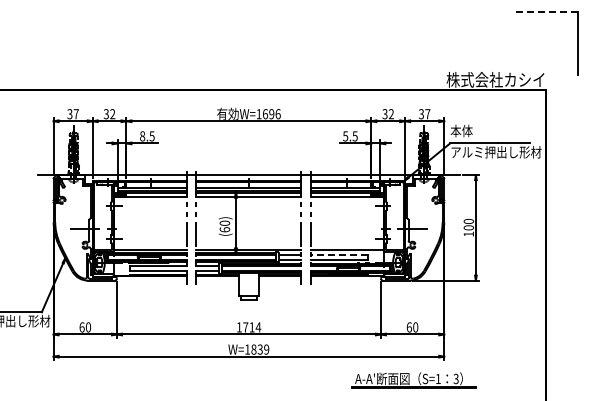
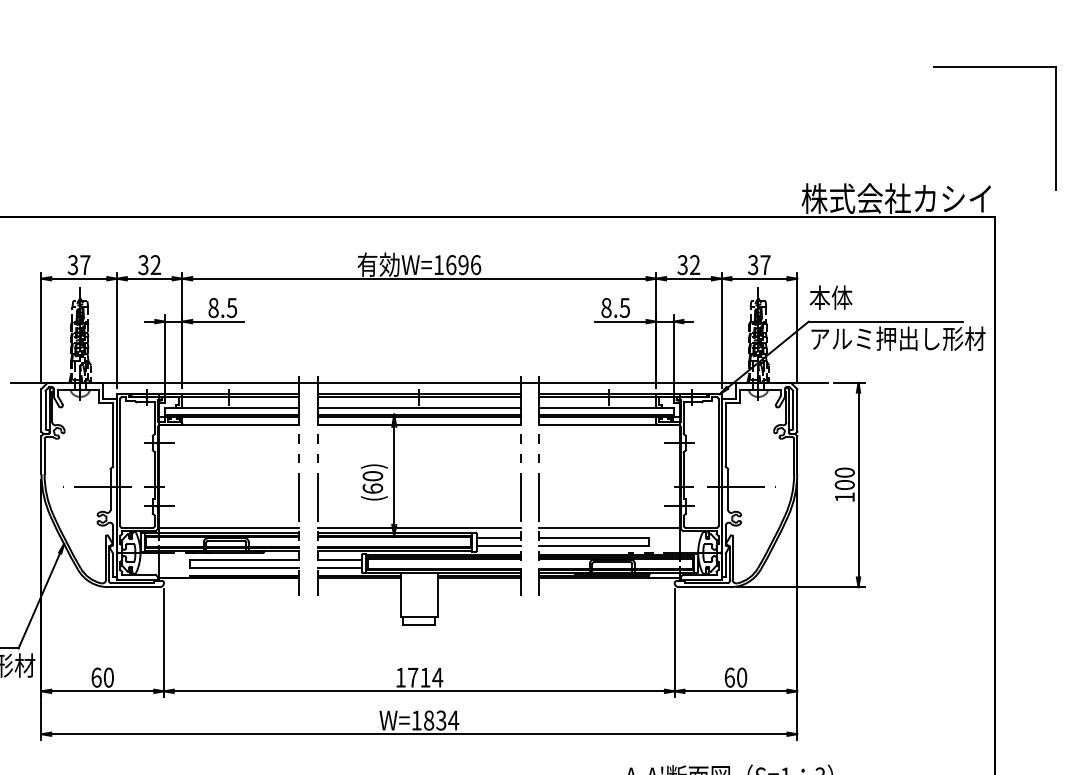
line: (546, 12) -> (995, 68), dashed -> solid
text: (345, 136) -> (606, 308), 5.5 -> 8.5
line: (338, 255) -> (592, 538), dashed -> solid
text: (266, 349) -> (453, 720), W=1839 -> W=1834

